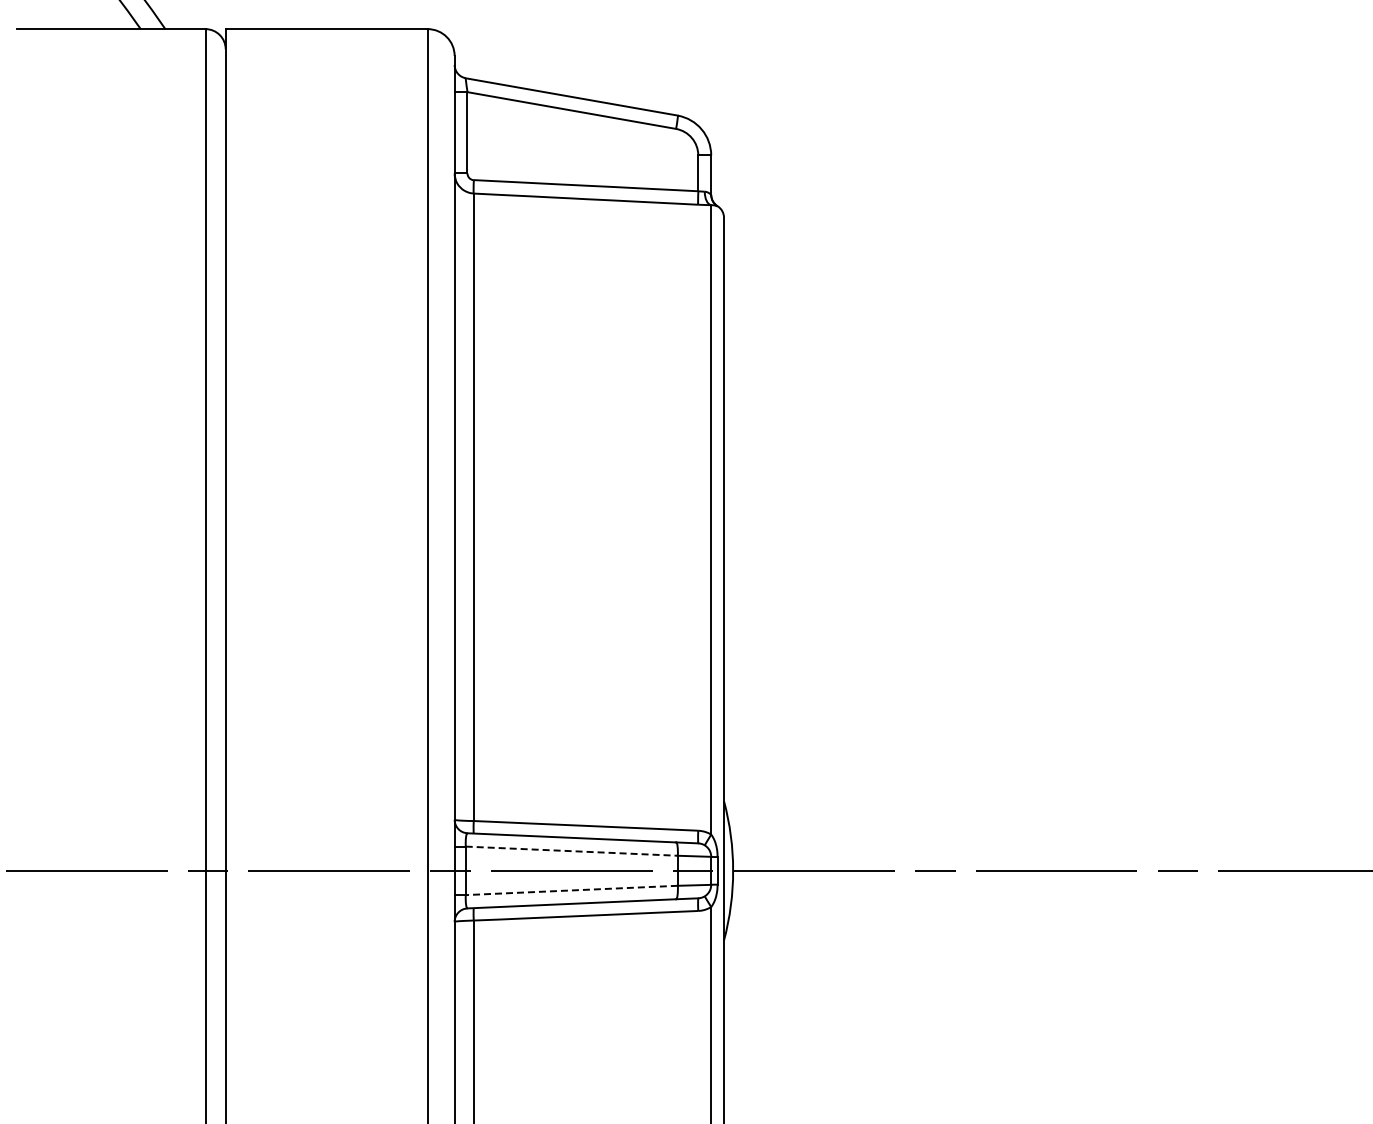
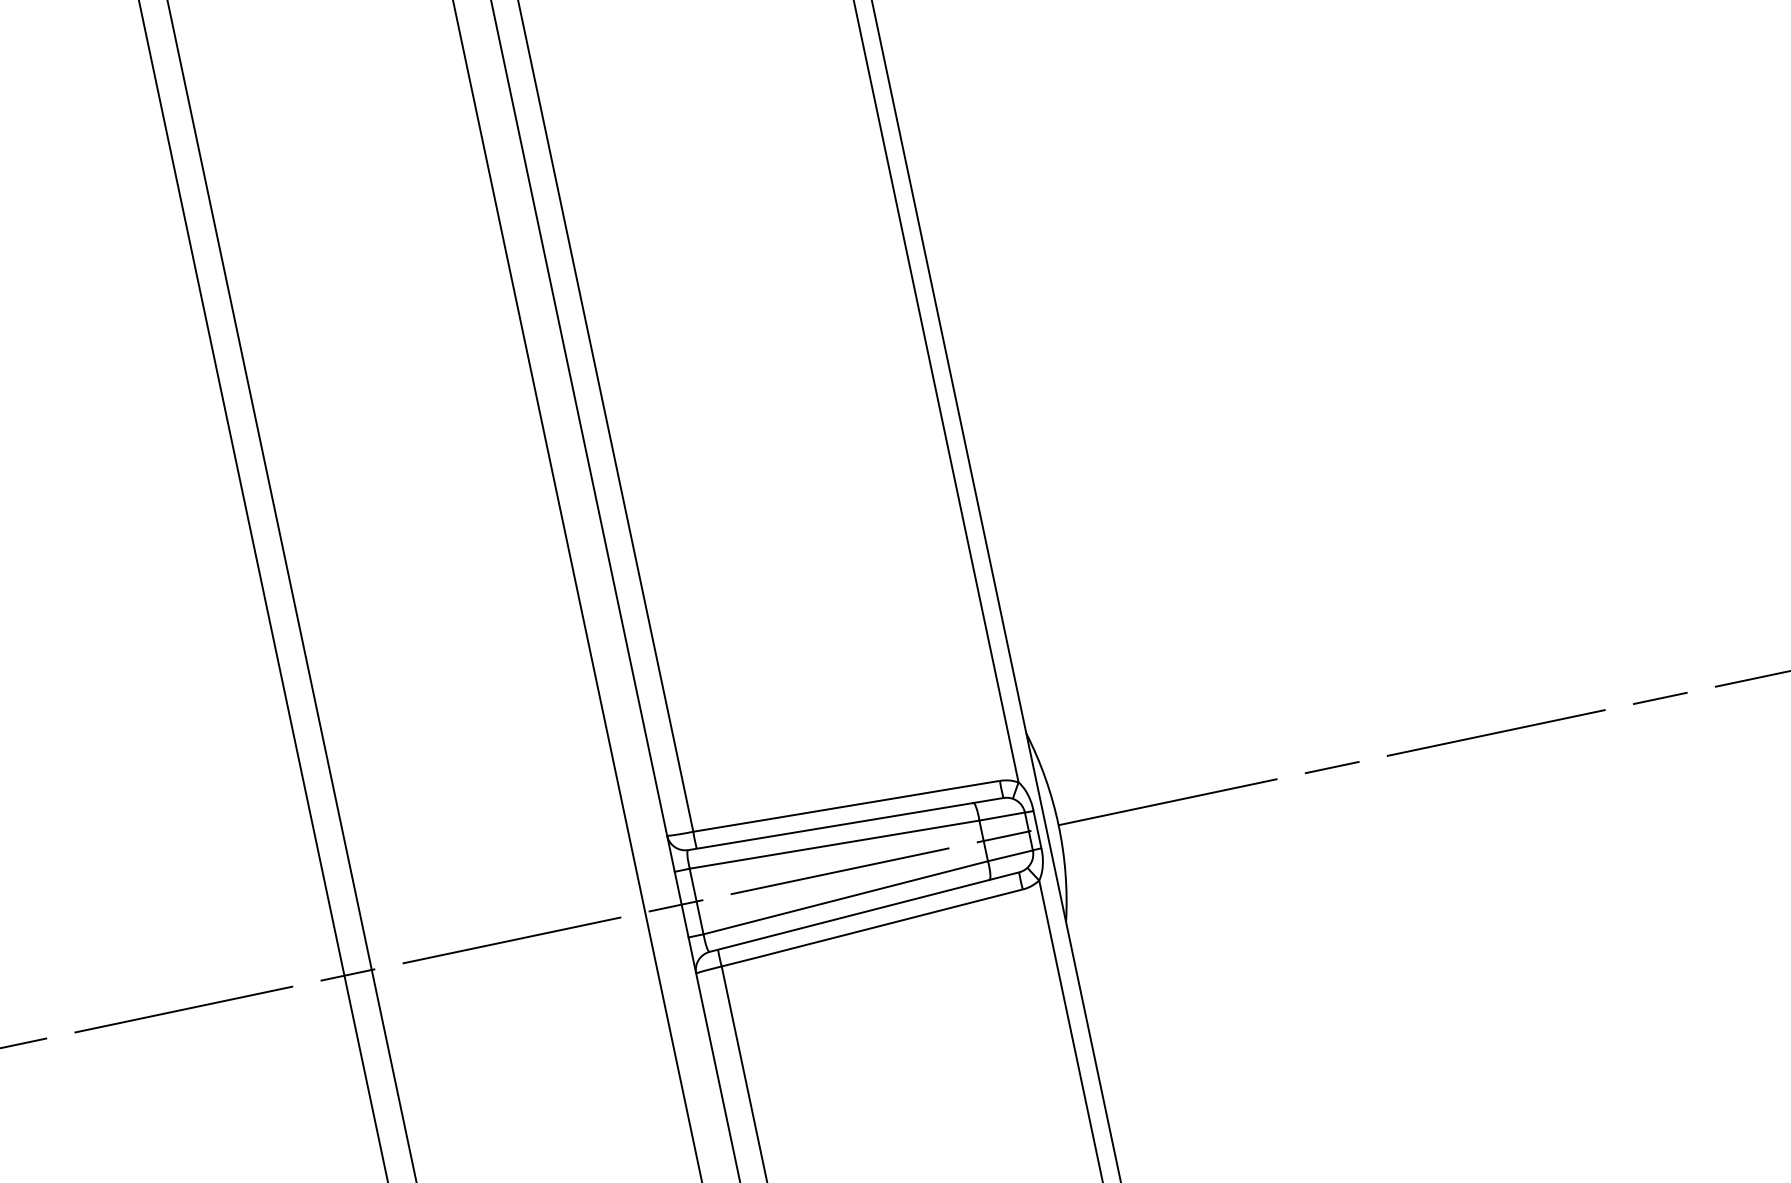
line: (572, 851) -> (835, 844), dashed -> solid
line: (571, 890) -> (845, 897), dashed -> solid

